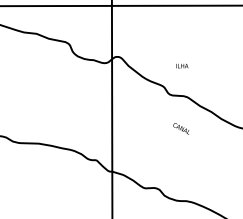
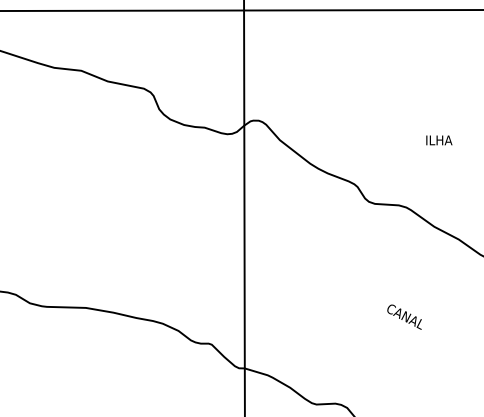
text: (182, 65) -> (439, 139), moved
text: (180, 128) -> (402, 316), moved

